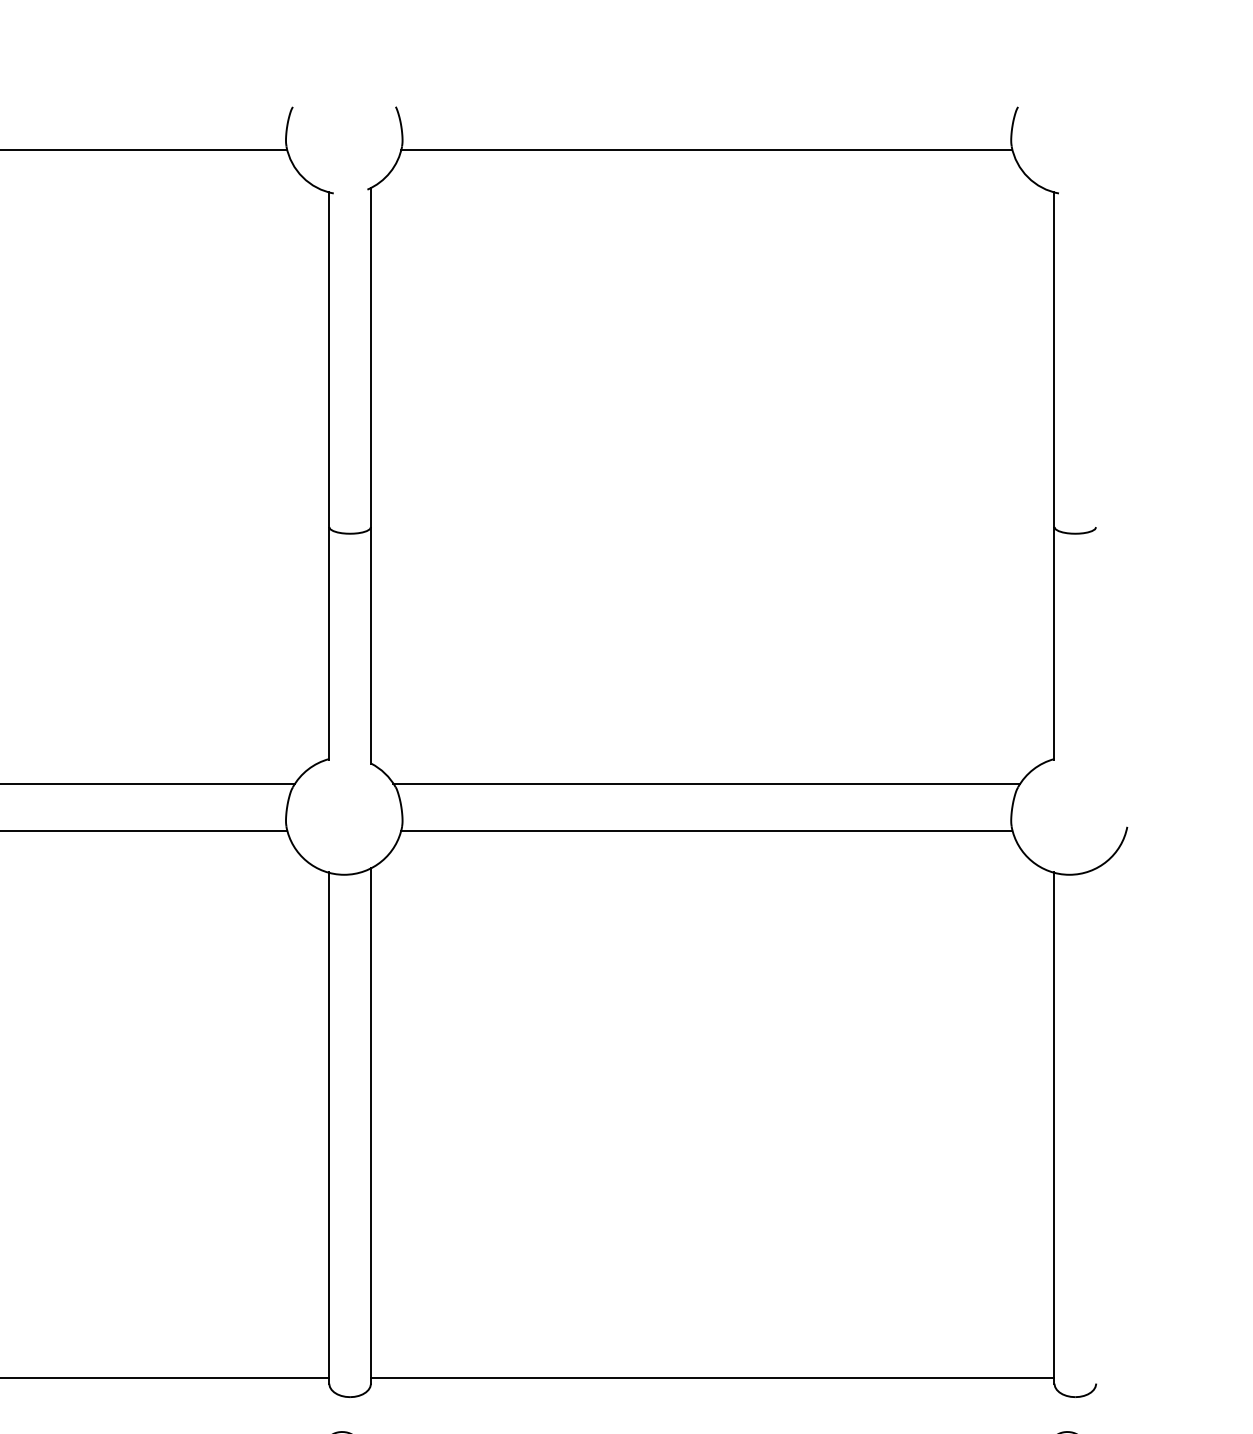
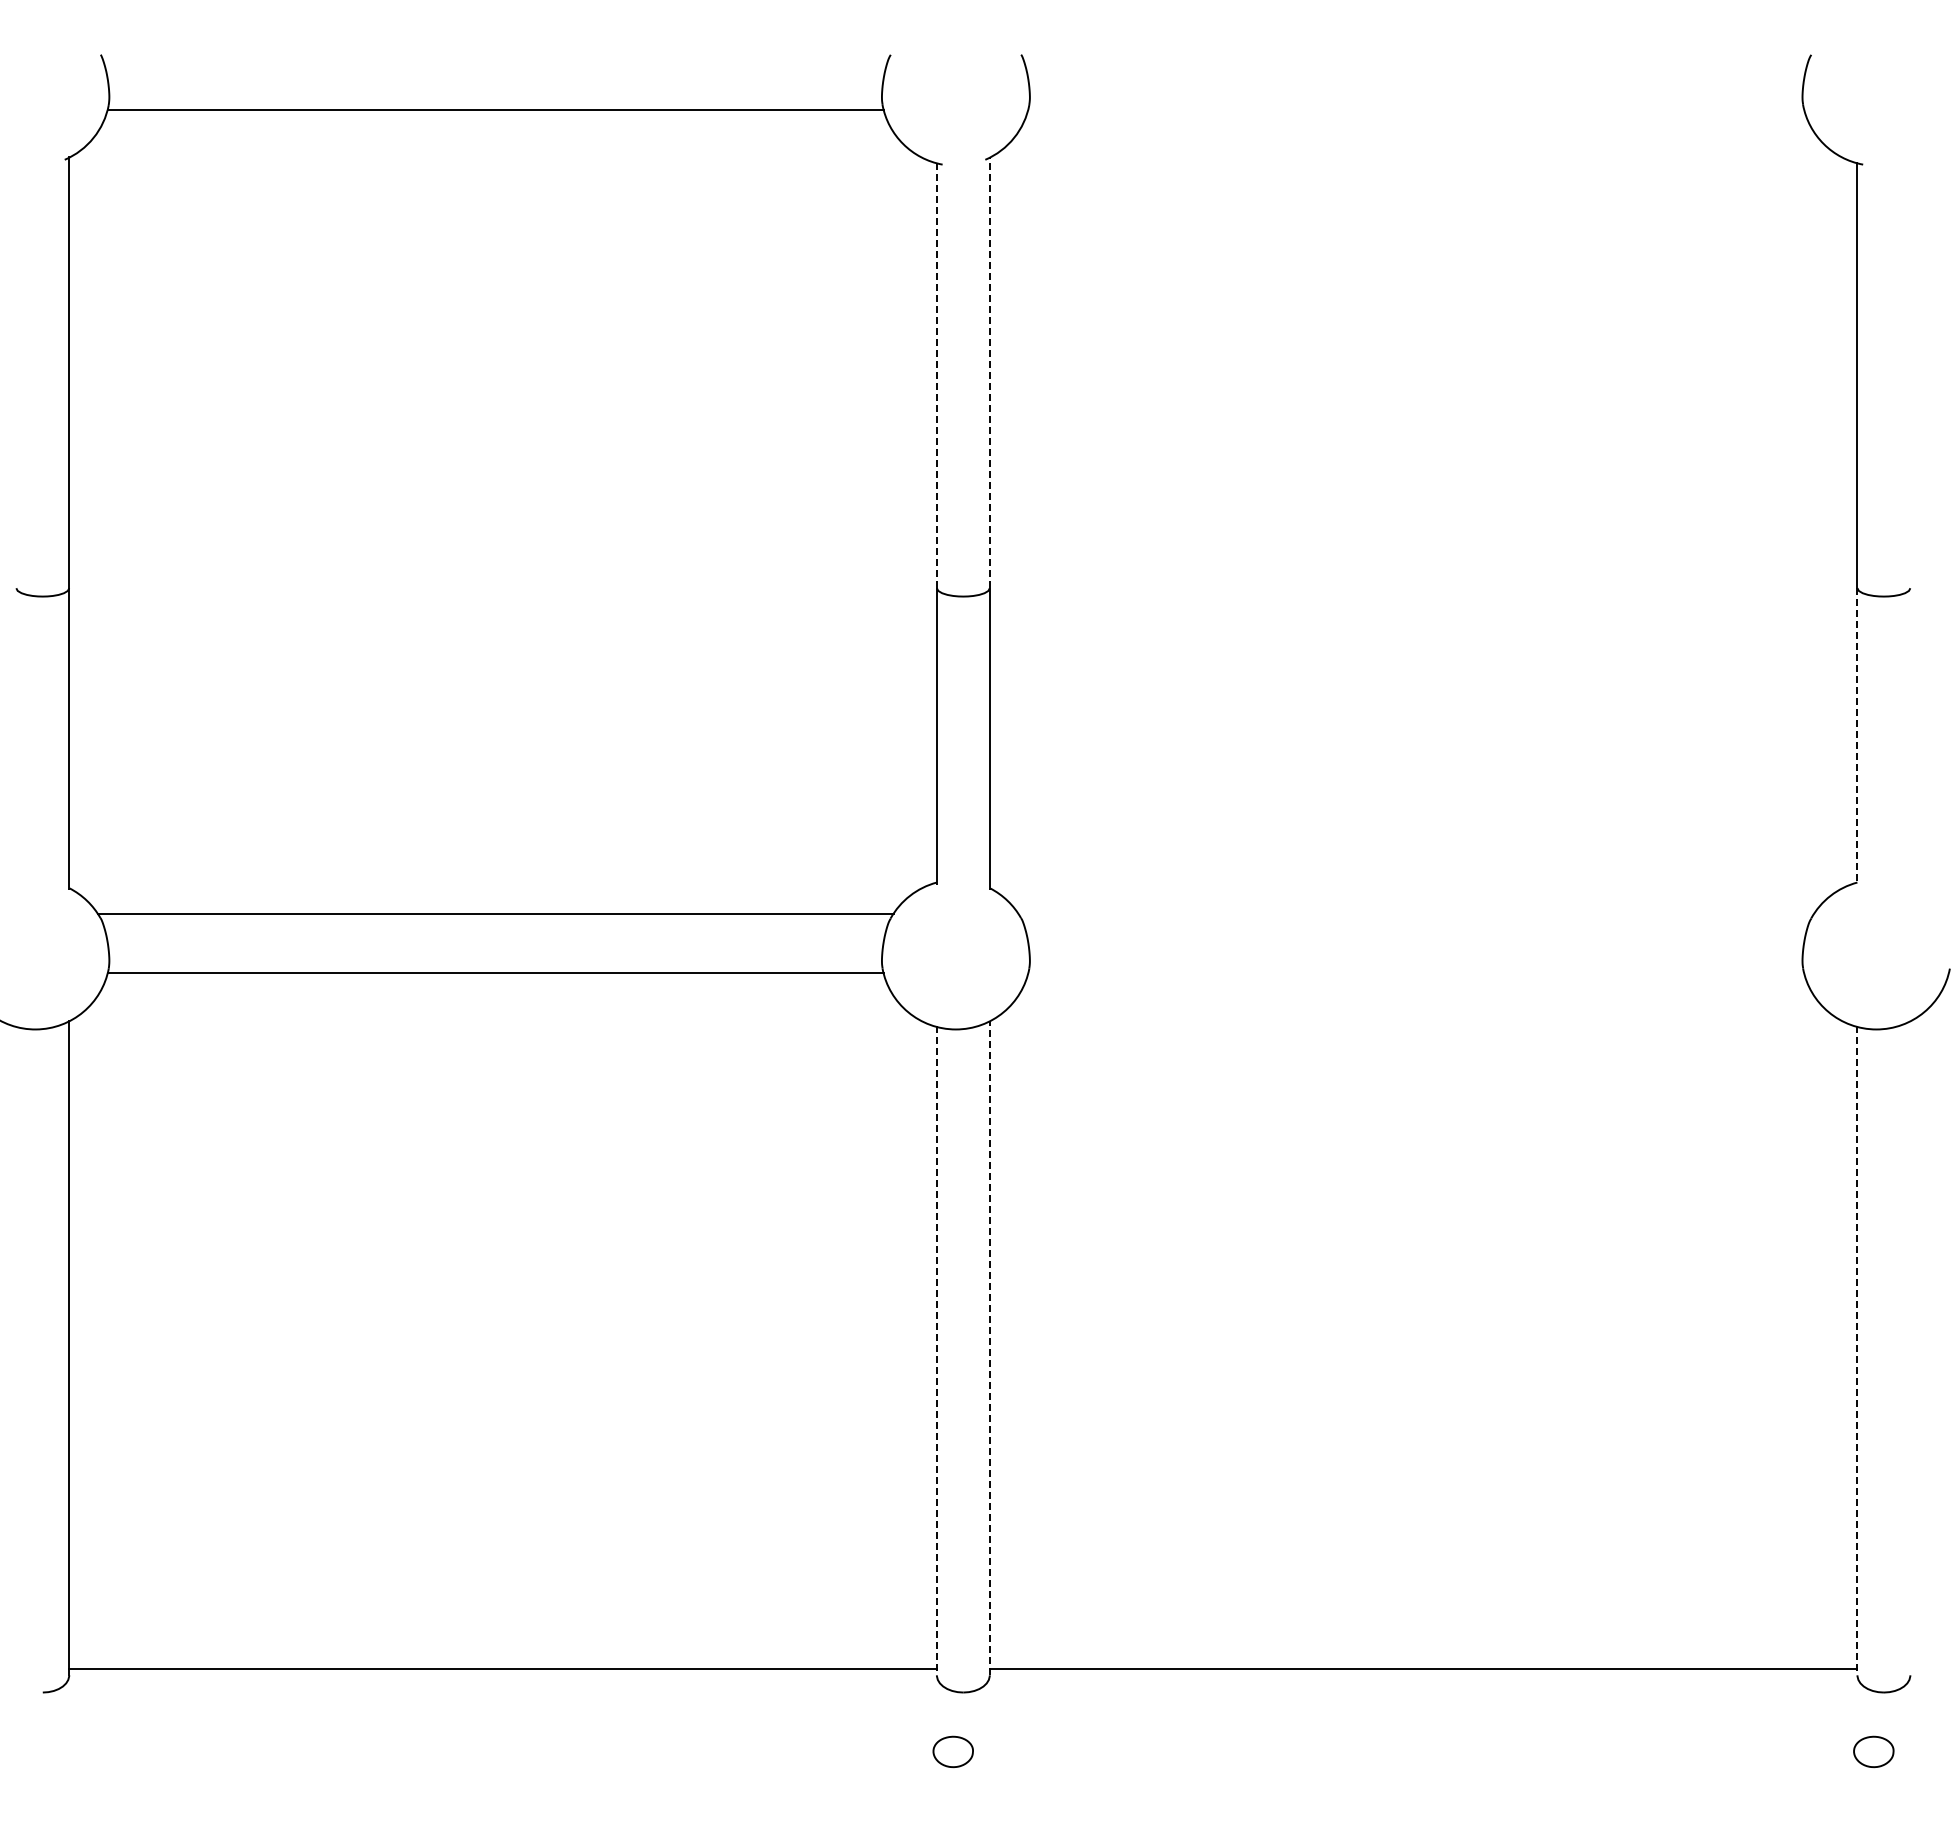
line: (707, 150) -> (1416, 109), removed
line: (370, 357) -> (989, 372), solid -> dashed
line: (328, 359) -> (936, 375), solid -> dashed
line: (1054, 644) -> (1857, 737), solid -> dashed
line: (707, 783) -> (1416, 913), removed
line: (707, 830) -> (1416, 973), removed
line: (370, 1125) -> (989, 1347), solid -> dashed
line: (328, 1128) -> (936, 1351), solid -> dashed
line: (1054, 1128) -> (1857, 1351), solid -> dashed

